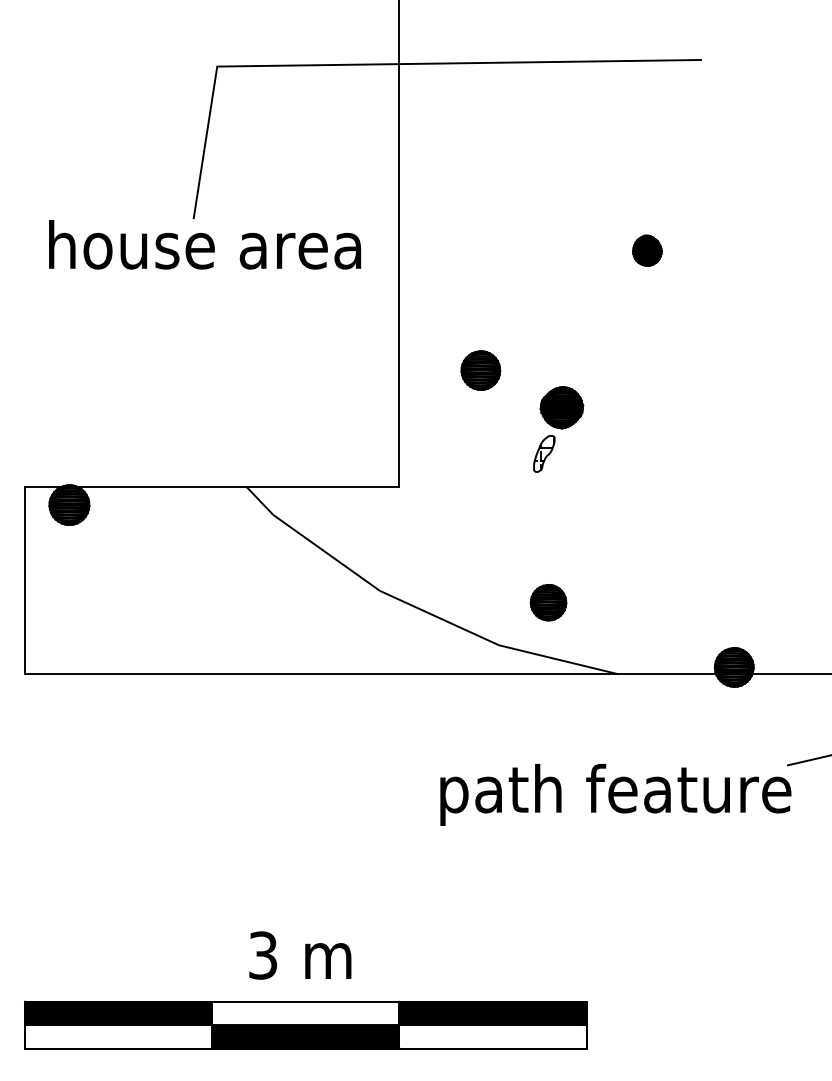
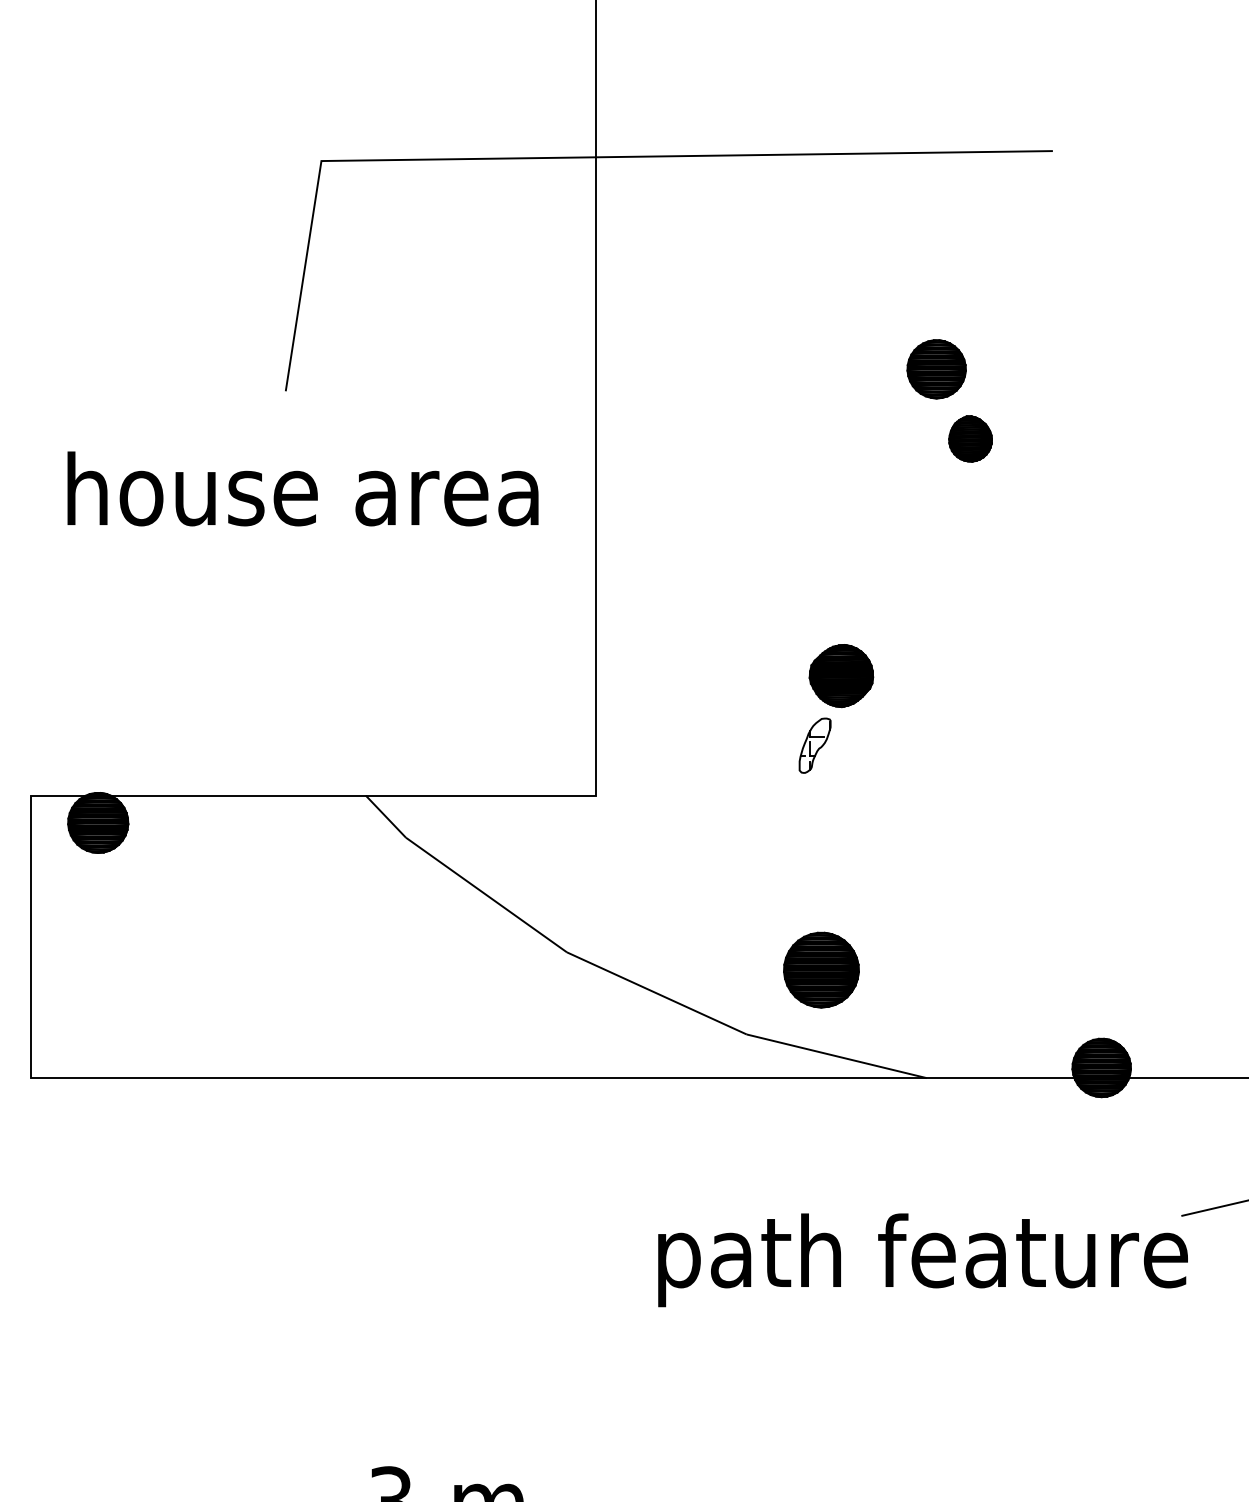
text: (205, 244) -> (303, 488), moved
part: (480, 370) -> (936, 369), moved
part: (548, 602) -> (821, 969), size x1.4

